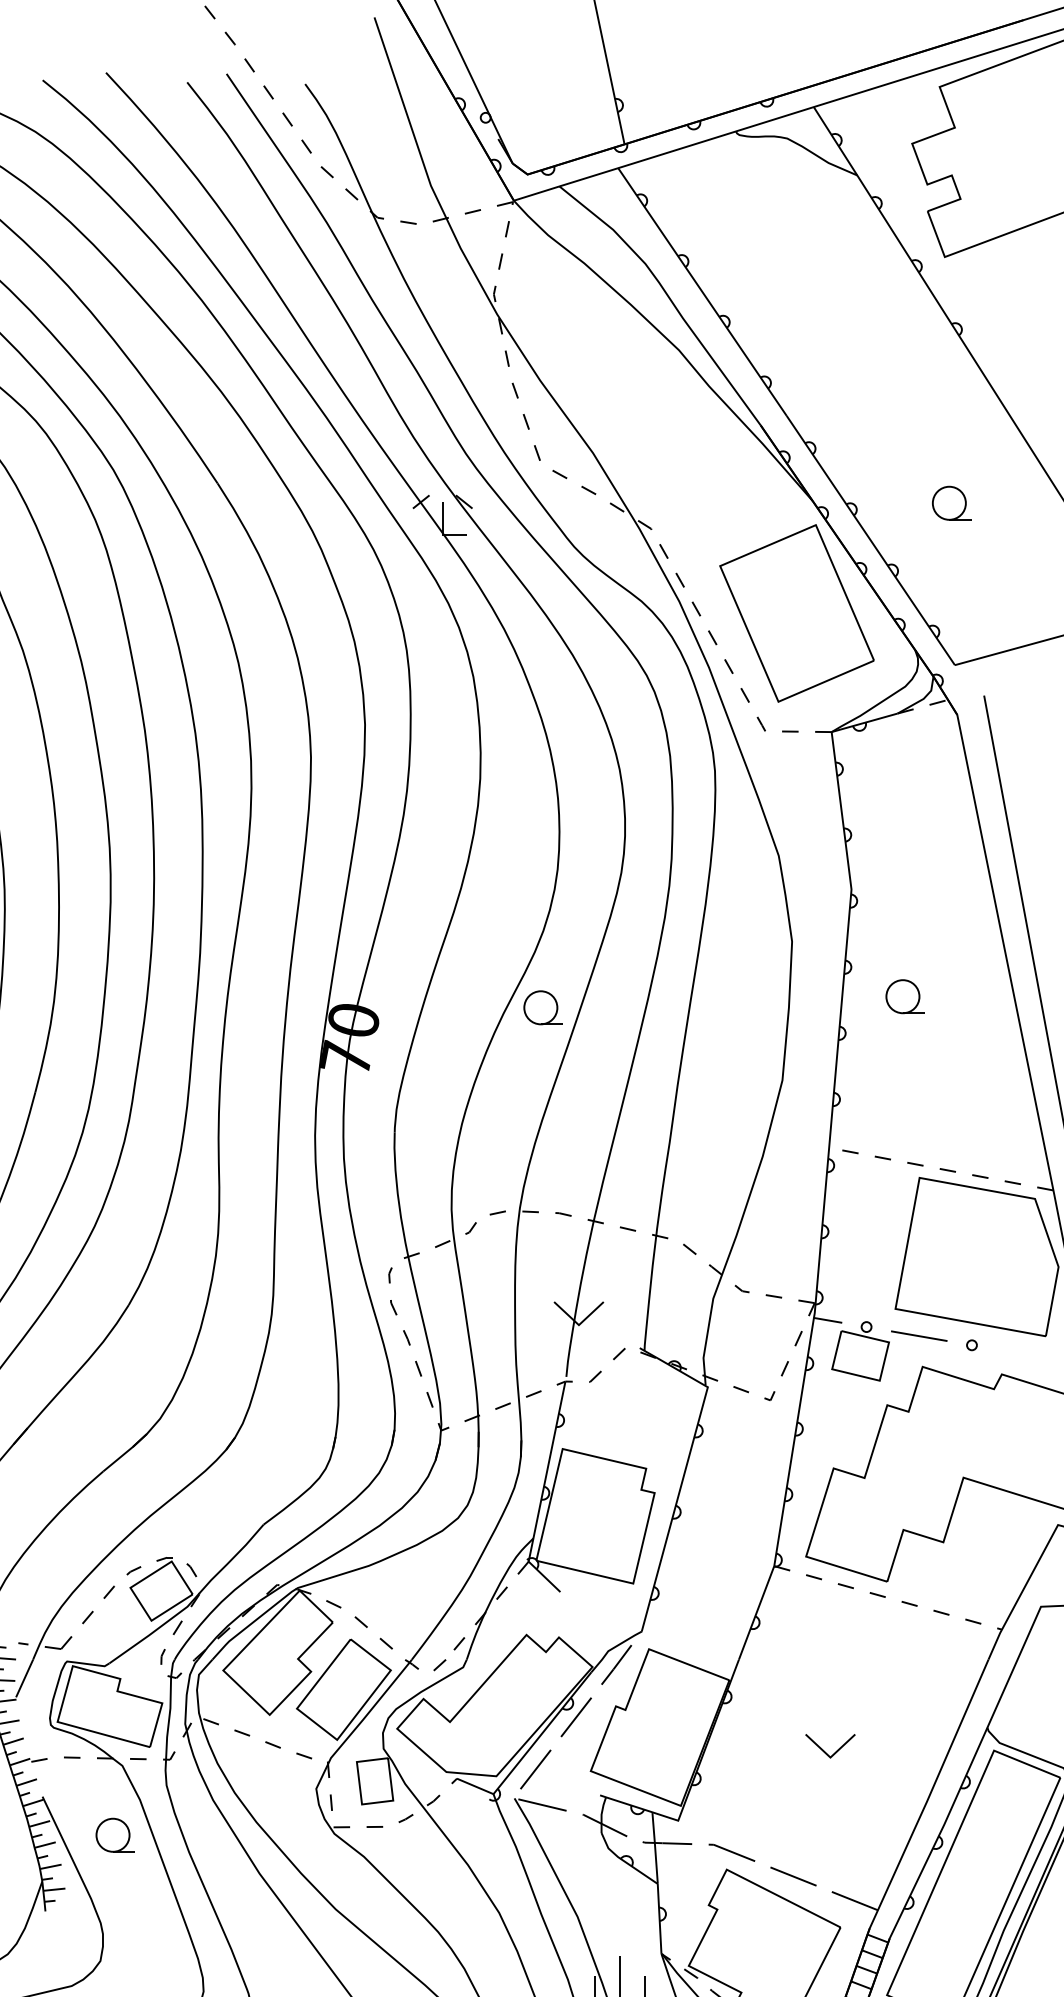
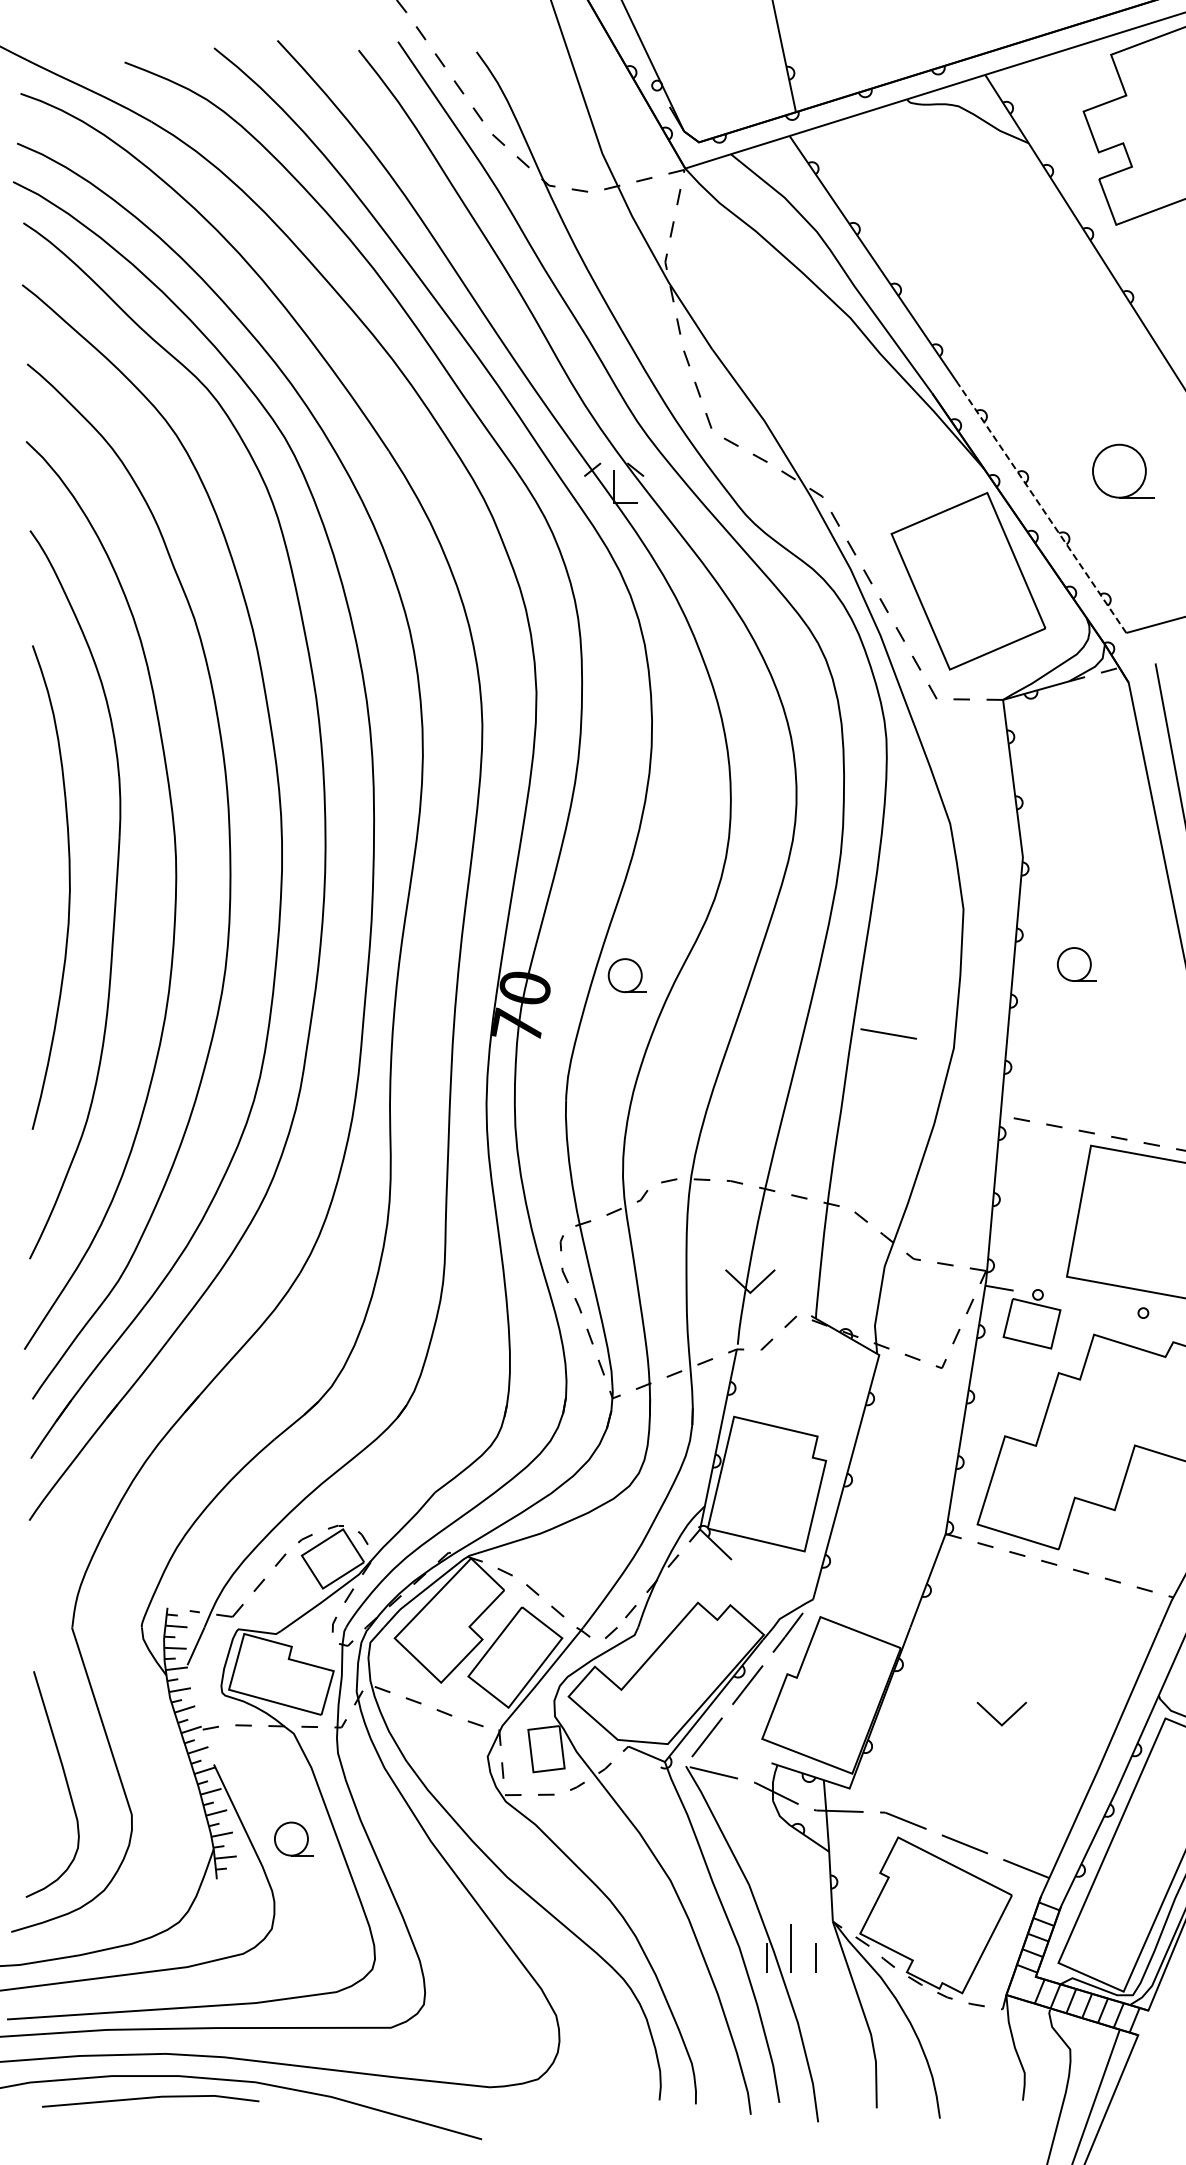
part: (951, 502) -> (1122, 470), size x1.6
line: (870, 539) -> (1041, 507), solid -> dashed
part: (542, 1007) -> (626, 975), moved
line: (919, 1335) -> (888, 1033), moved
part: (115, 1834) -> (293, 1838), moved

